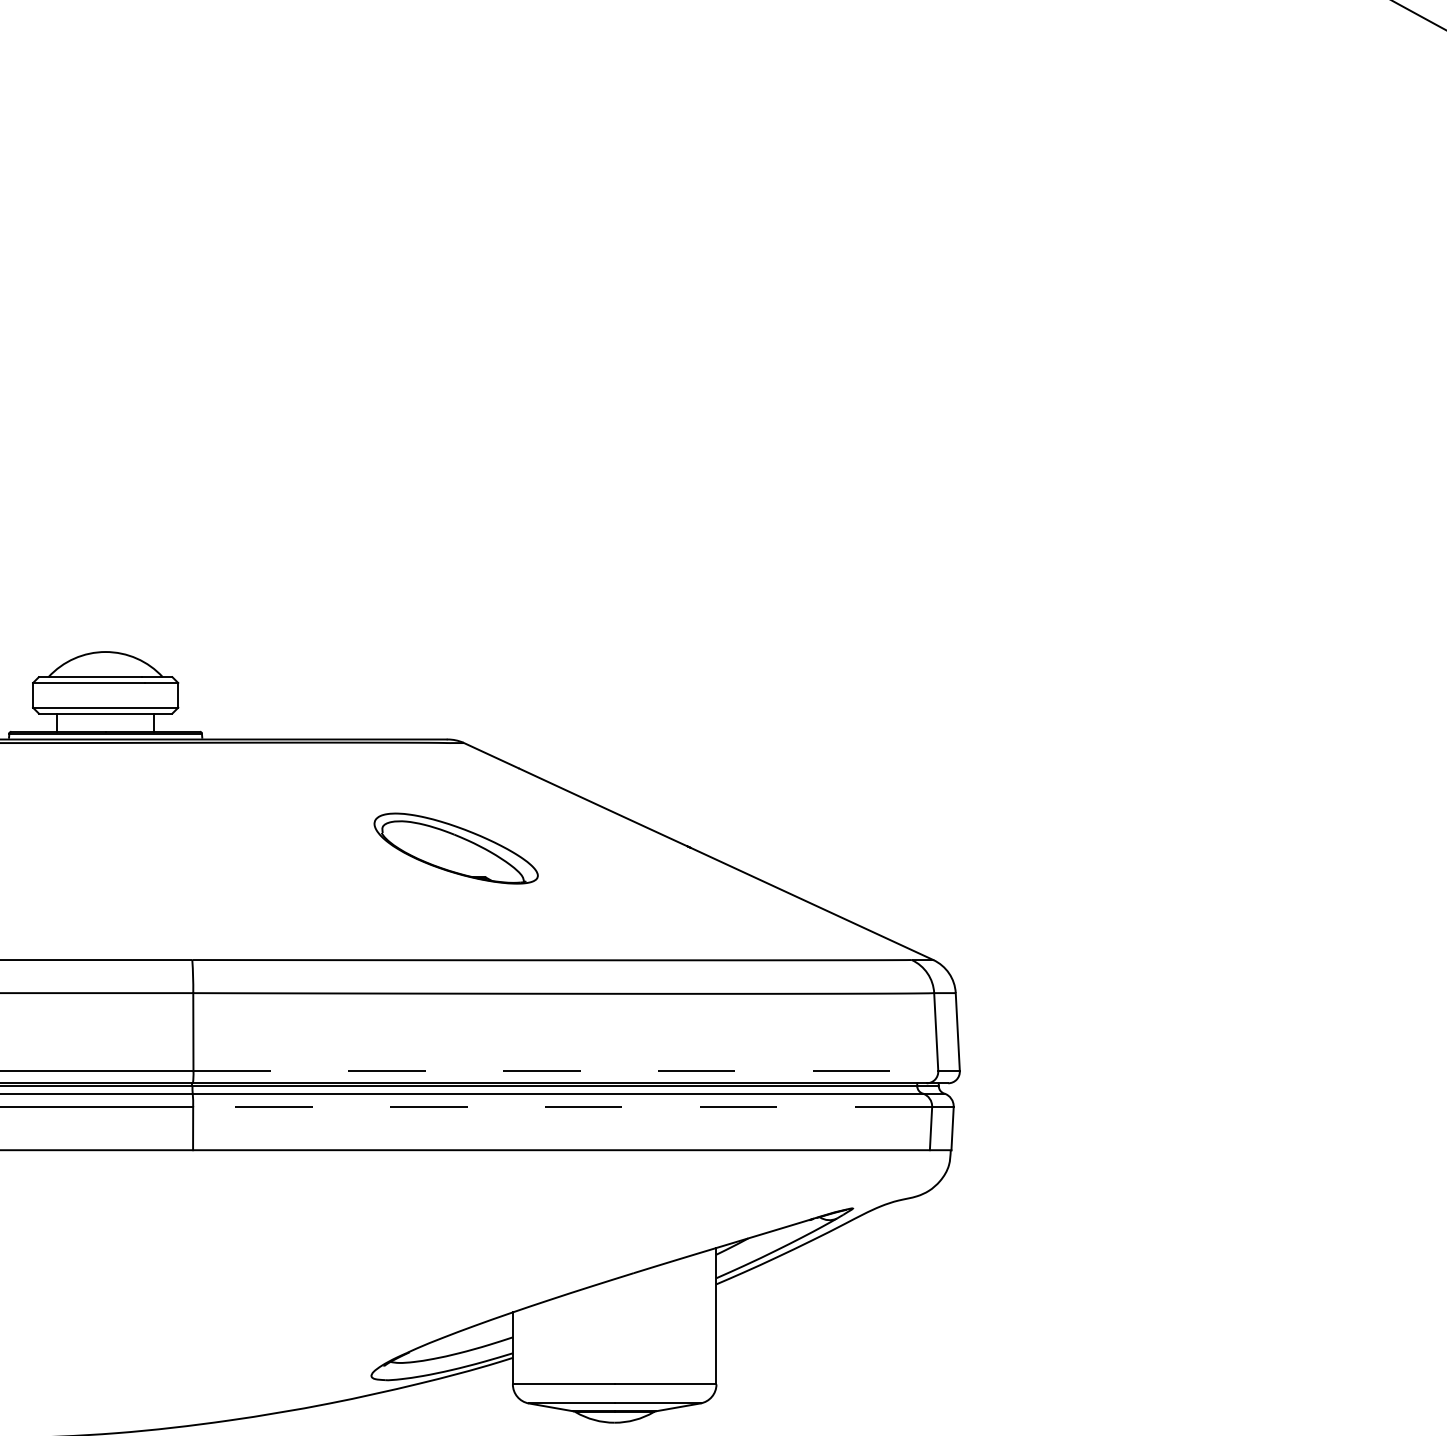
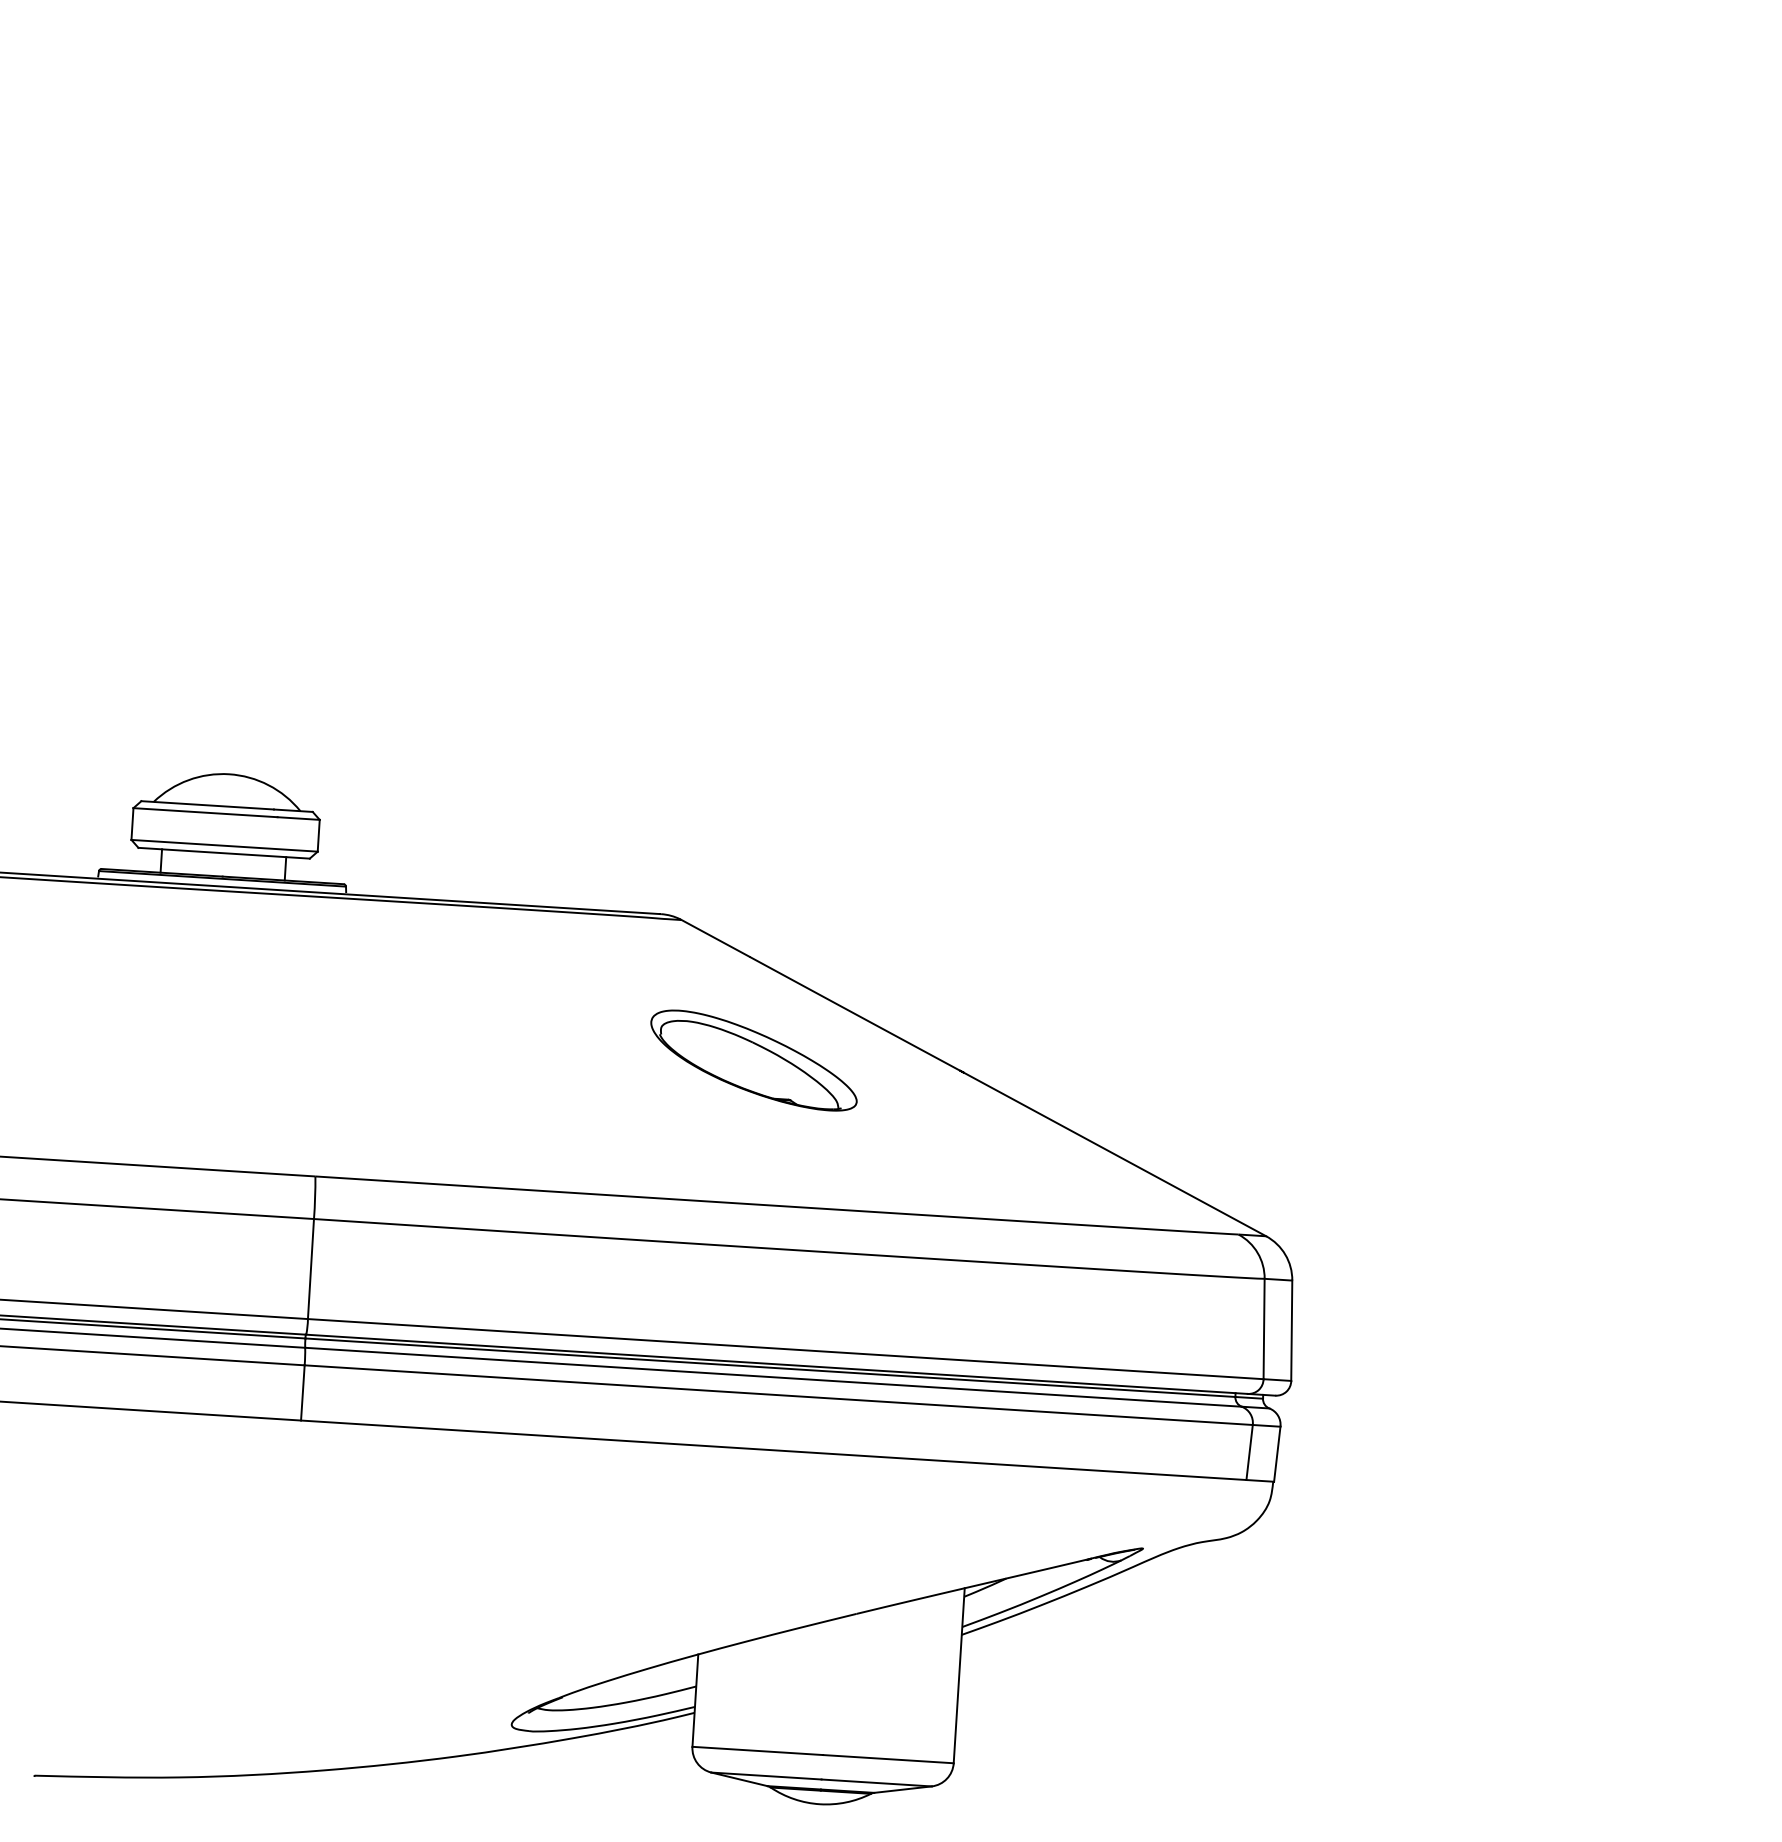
part: (455, 848) -> (753, 1060), moved
line: (566, 1071) -> (786, 1349), dashed -> solid
line: (562, 1107) -> (778, 1395), dashed -> solid

